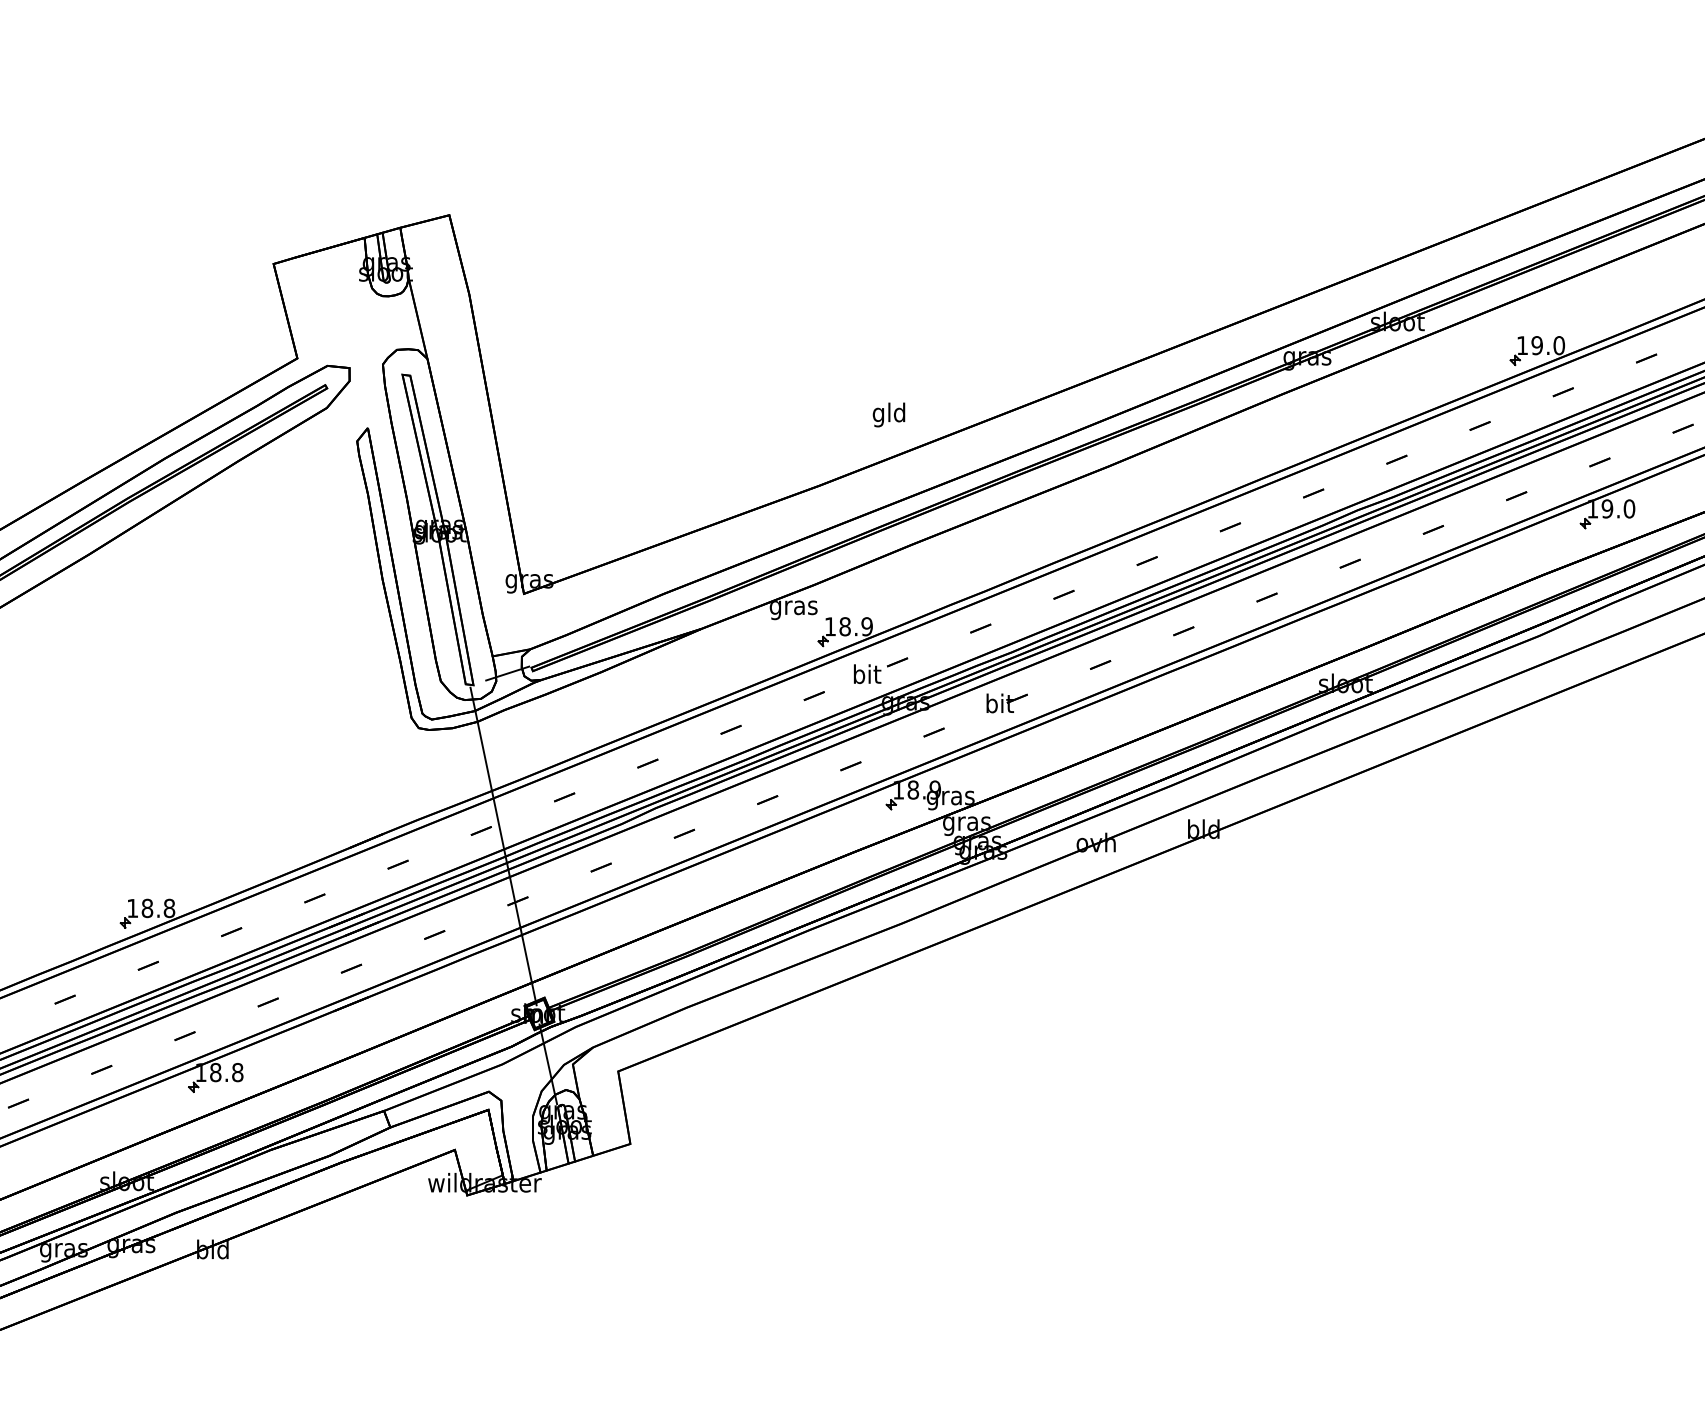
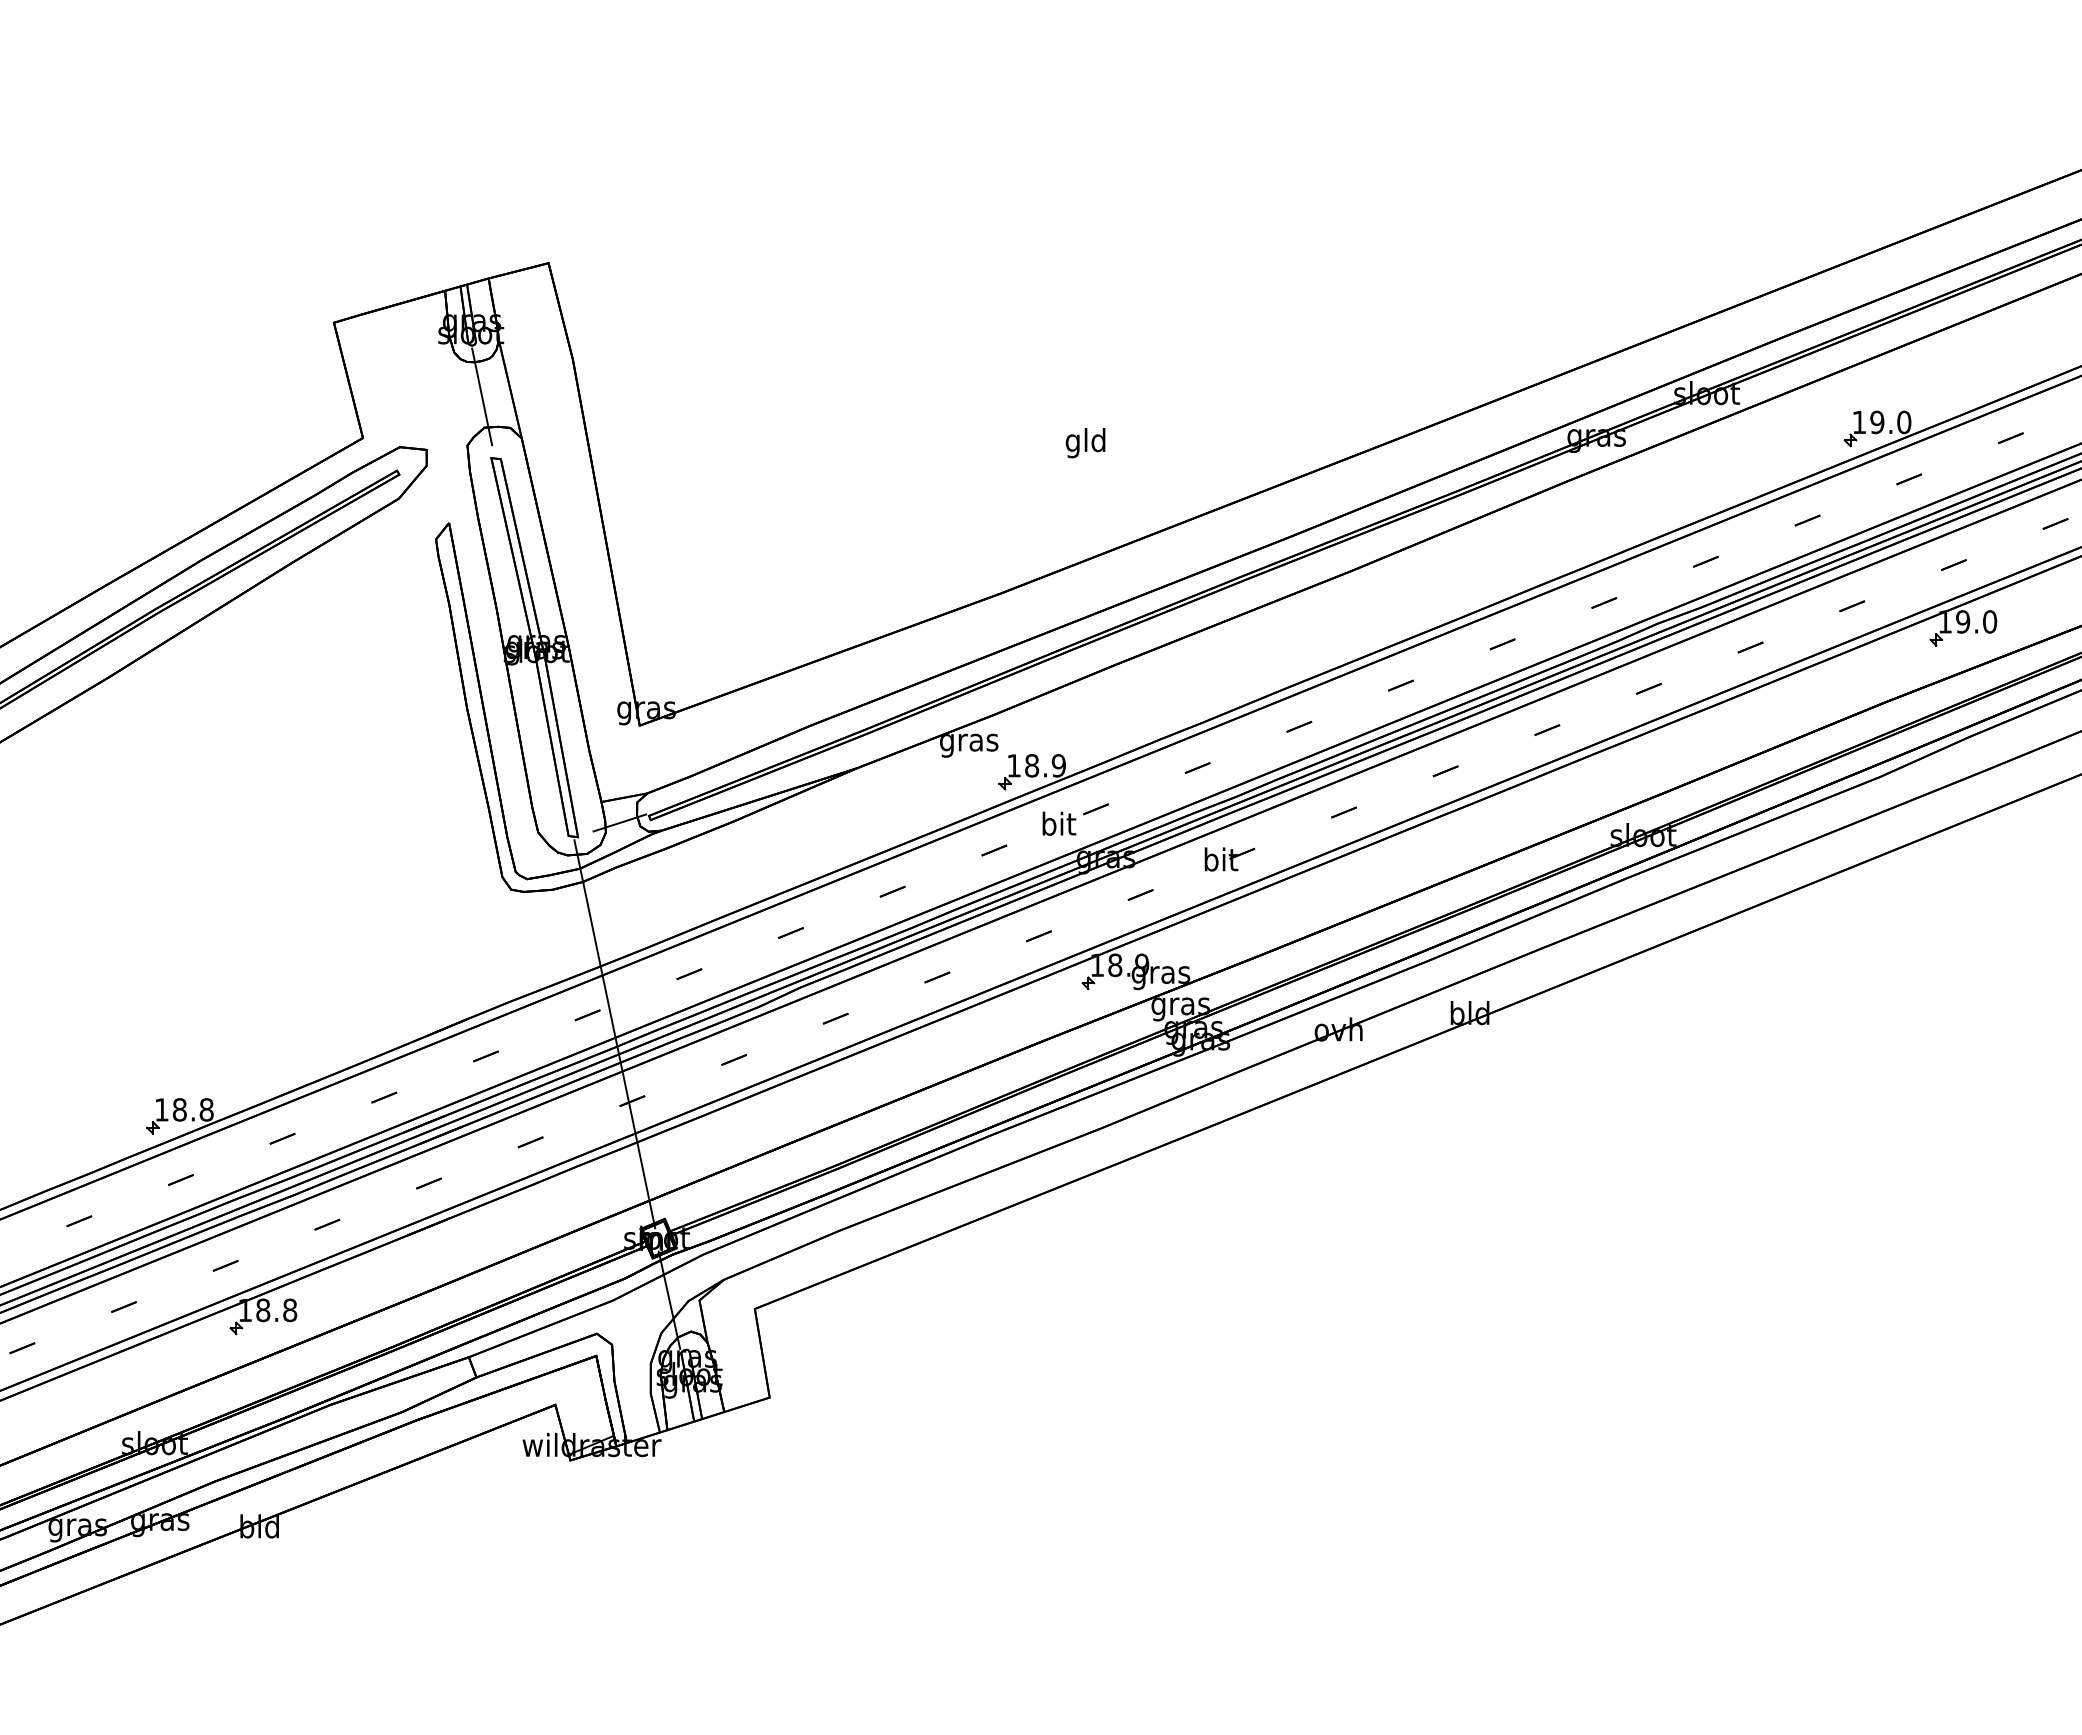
line: (395, 324) -> (482, 396), added
text: (888, 415) -> (1085, 443), moved

